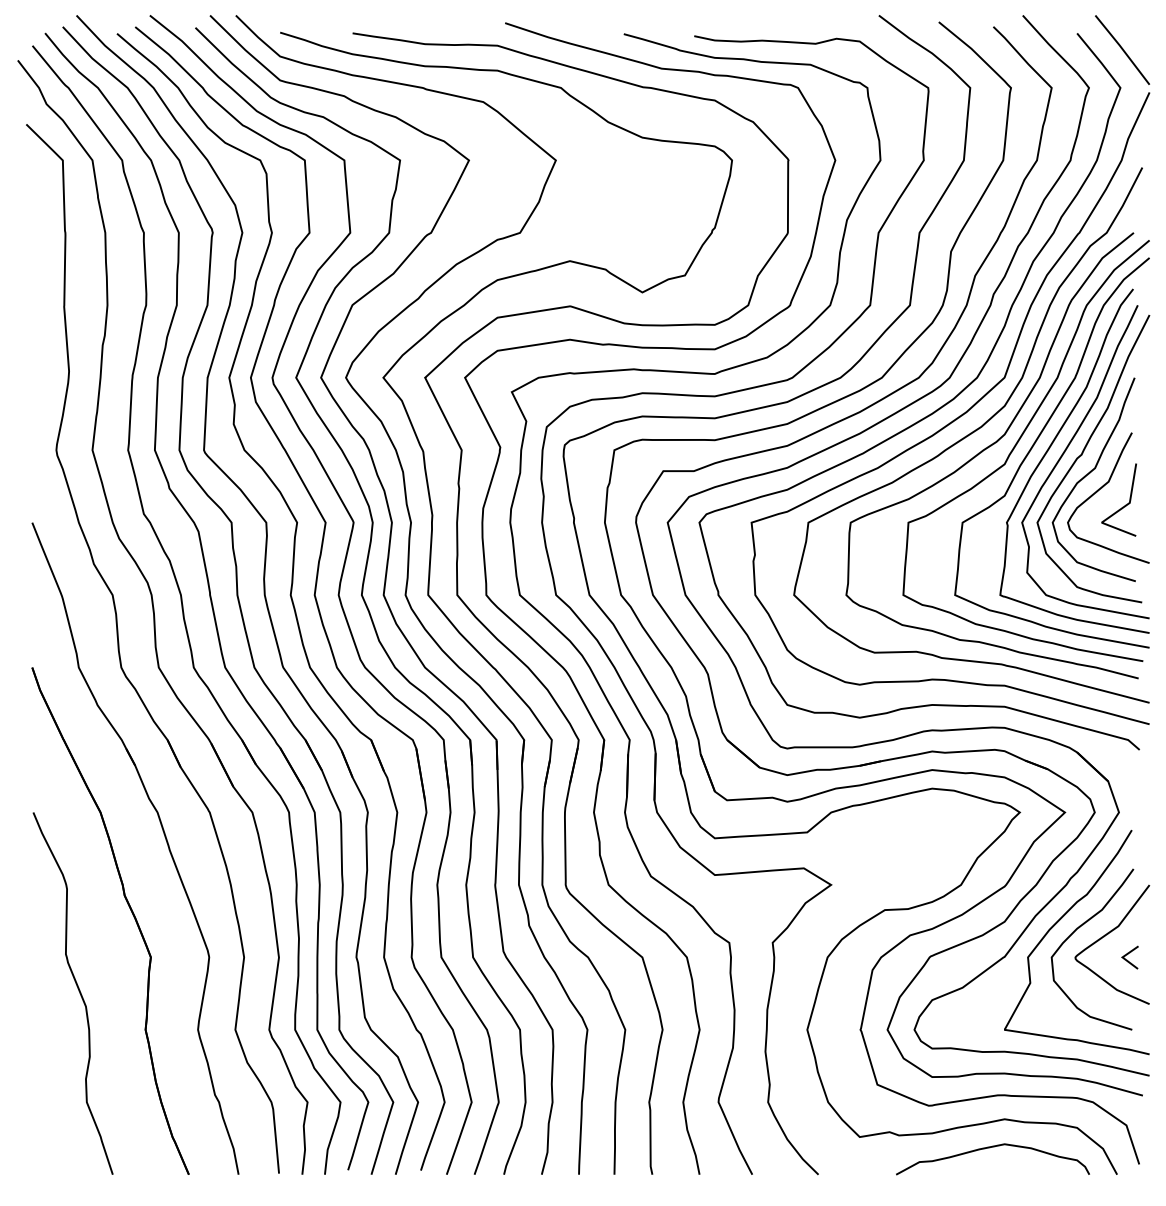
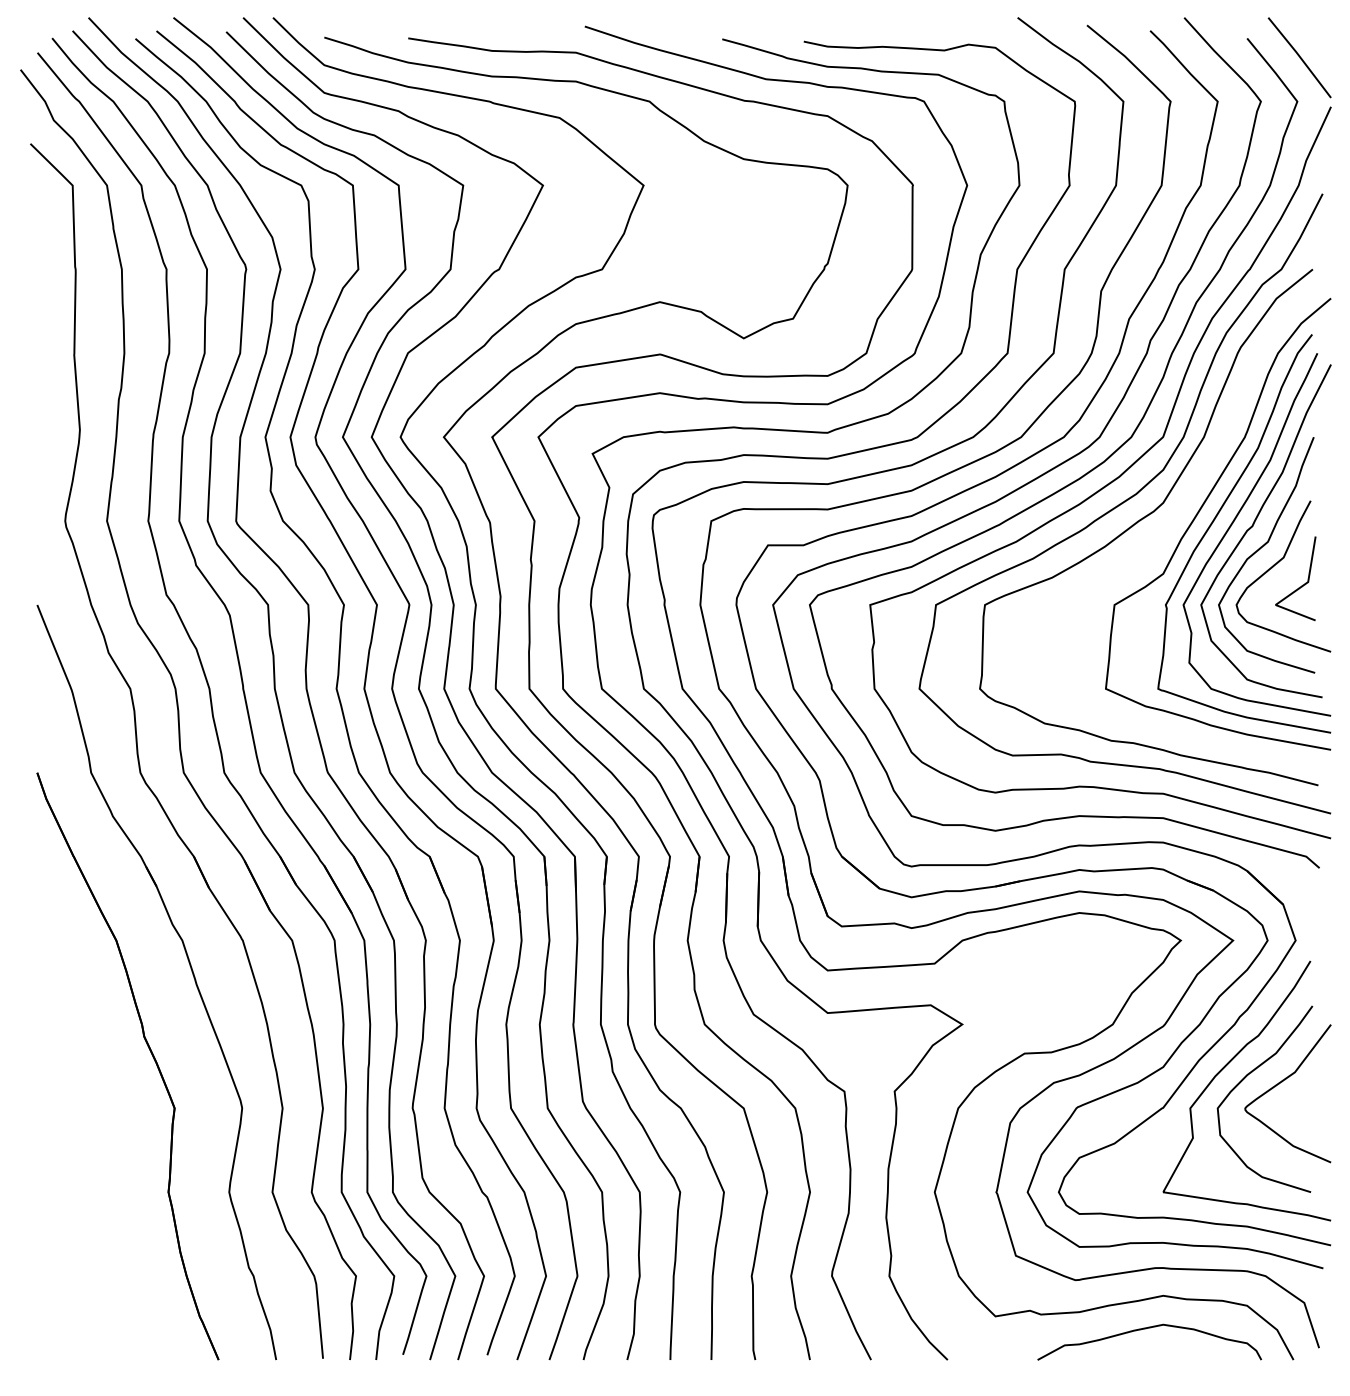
curve: (1017, 443) -> (1178, 513), removed
line: (1129, 954) -> (1307, 1104), removed
curve: (78, 990) -> (90, 1146), removed

